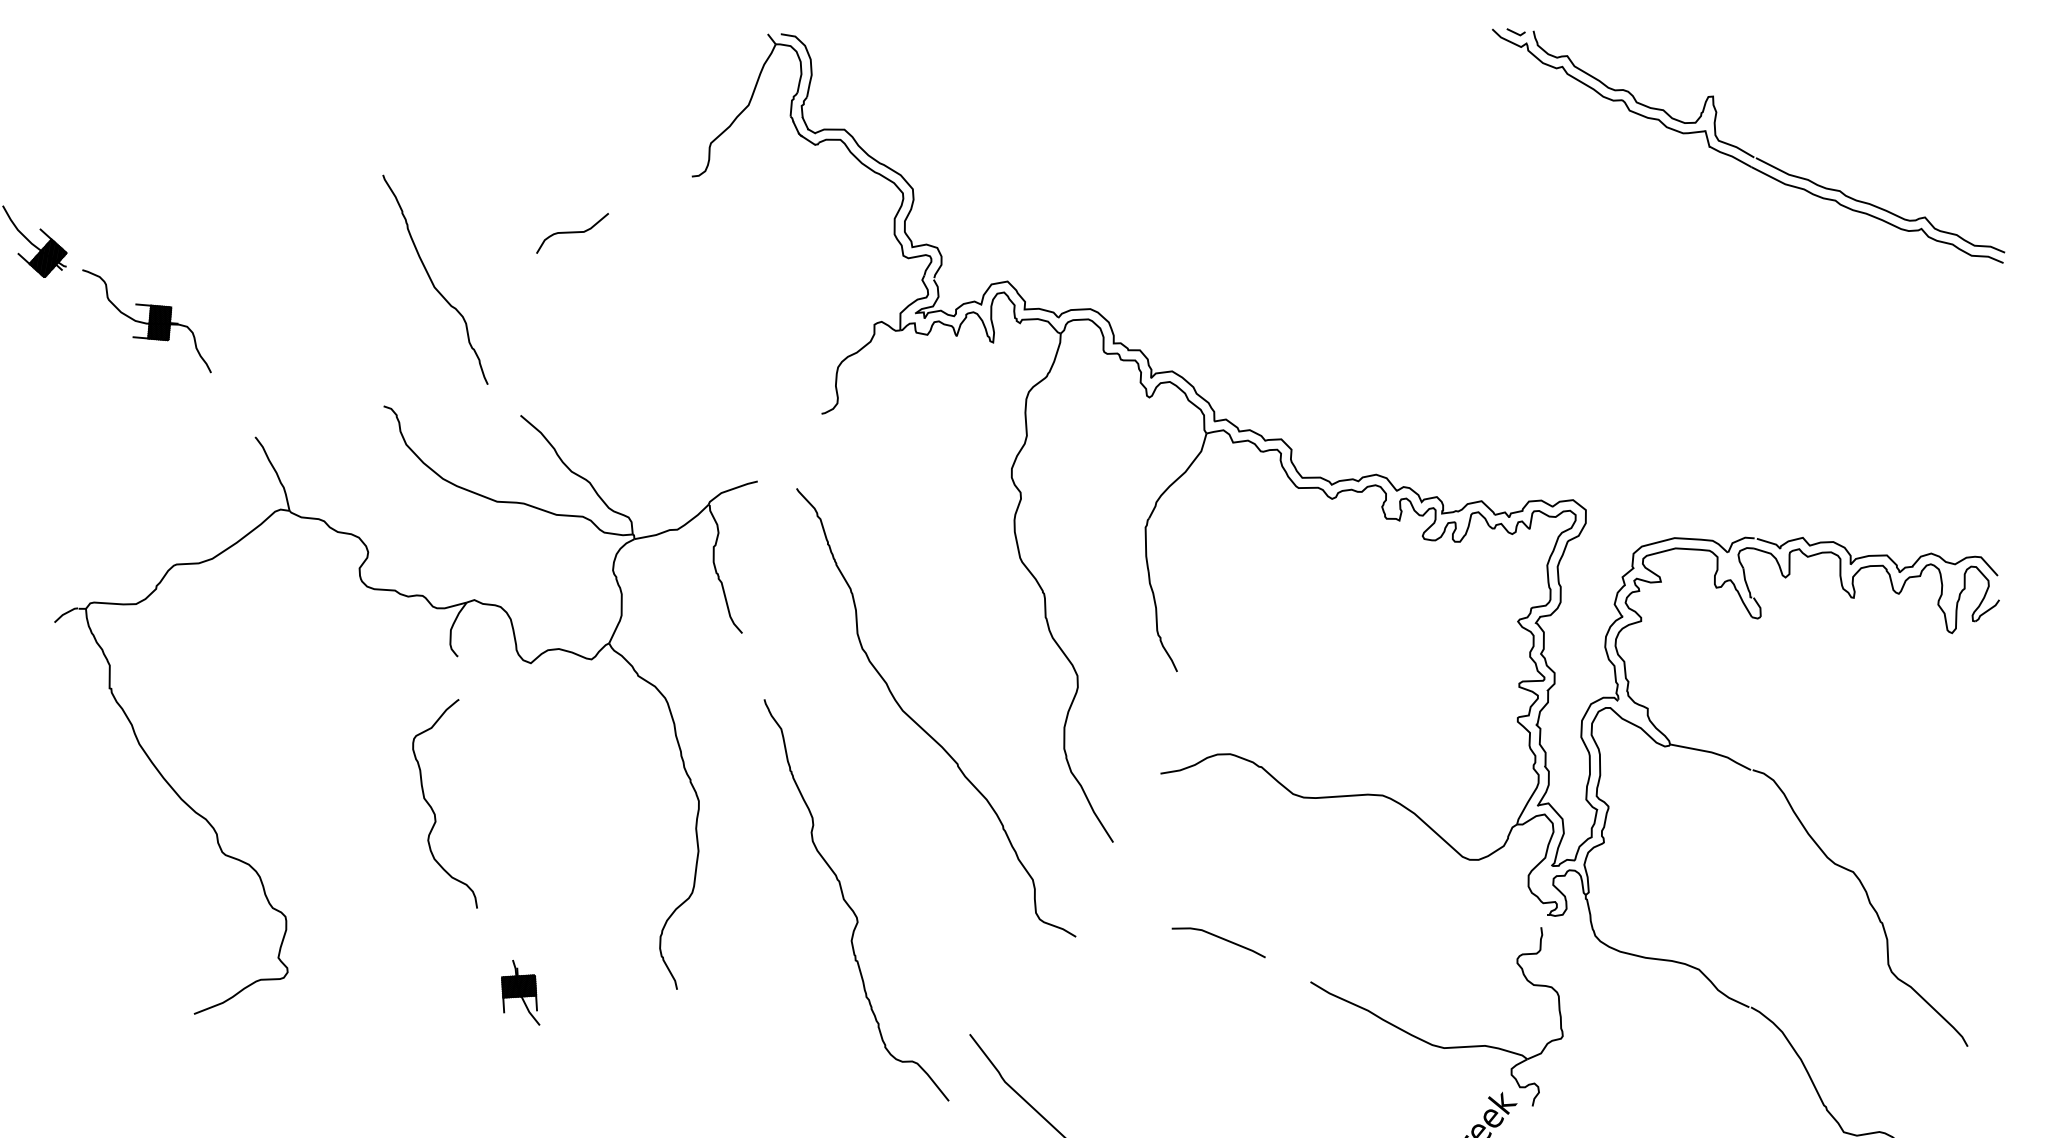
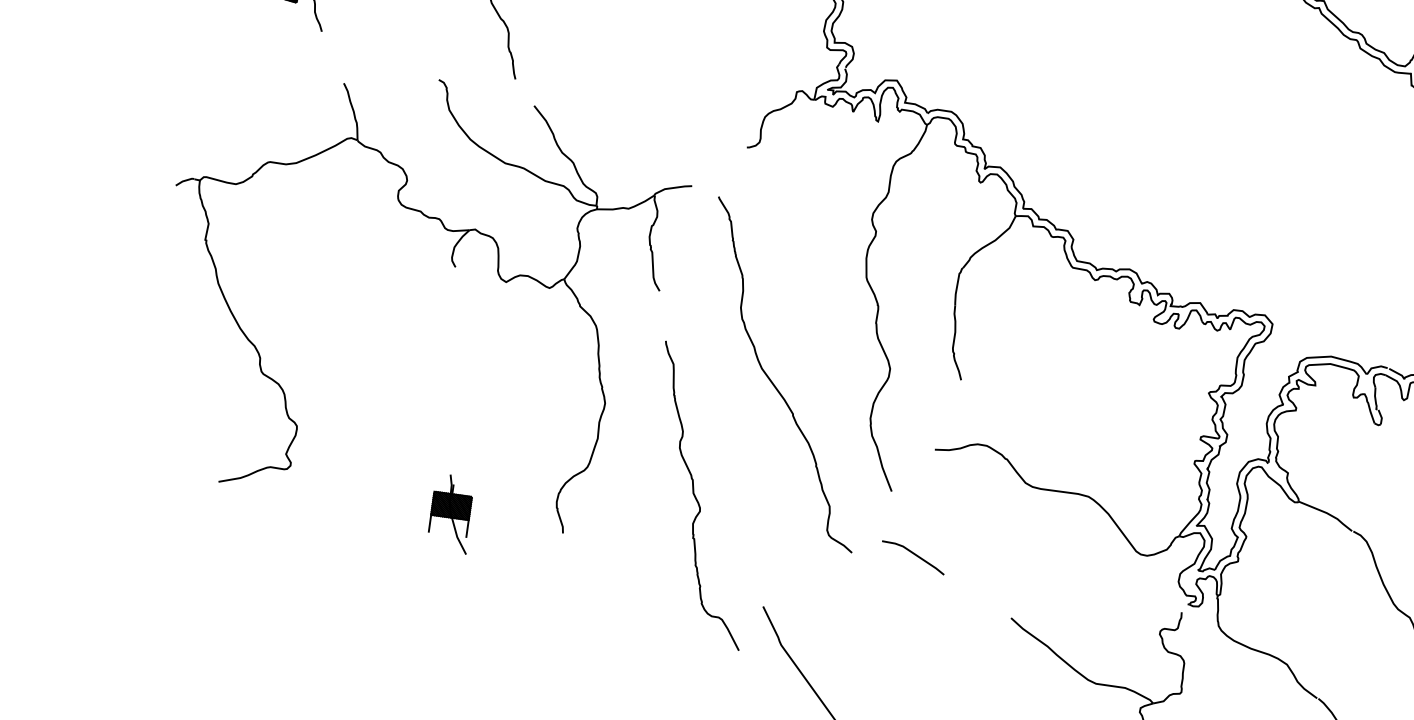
curve: (433, 809) -> (416, 371), removed
line: (1219, 938) -> (914, 554), moved
part: (520, 992) -> (452, 513), size x1.6

